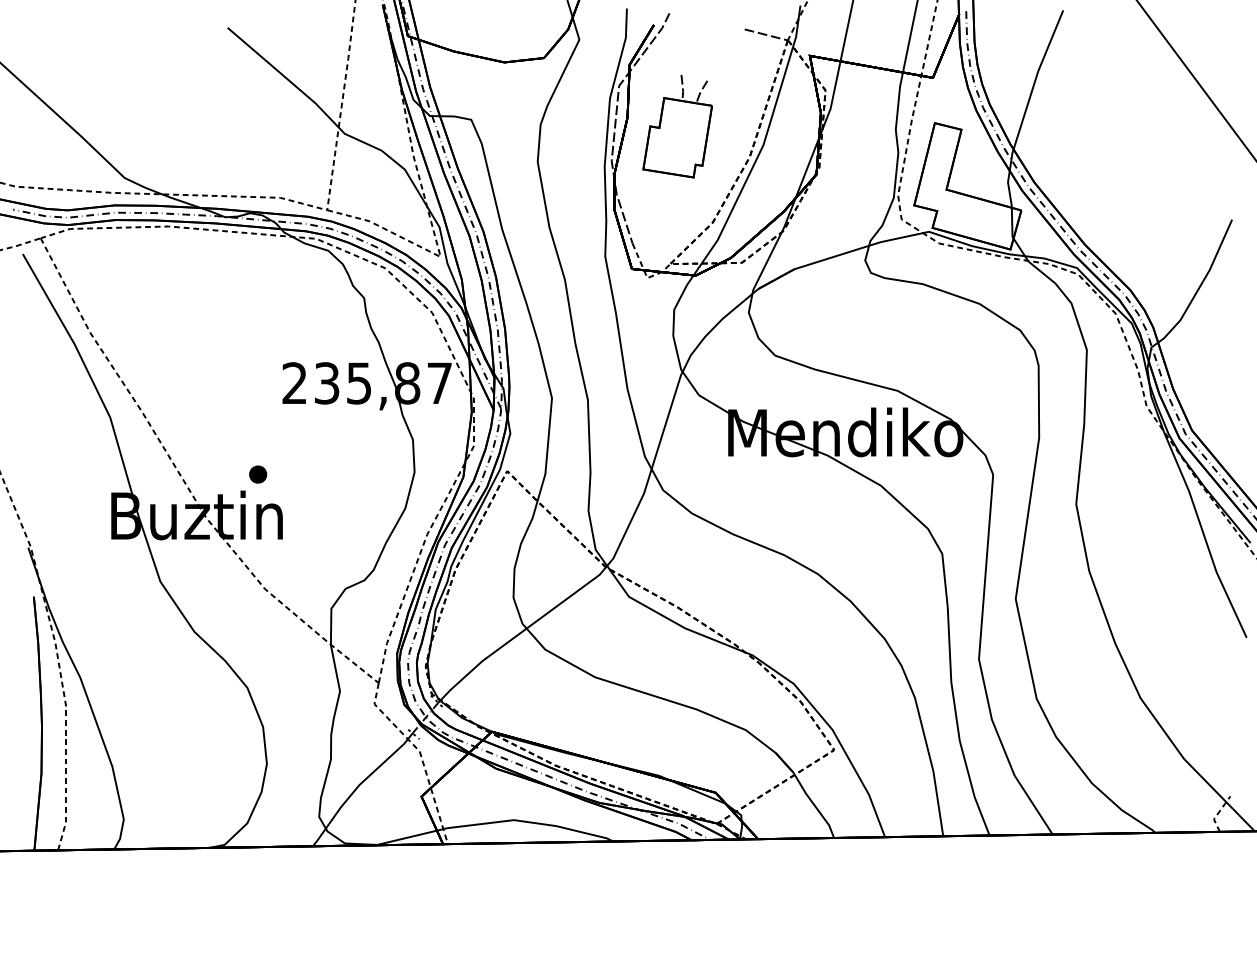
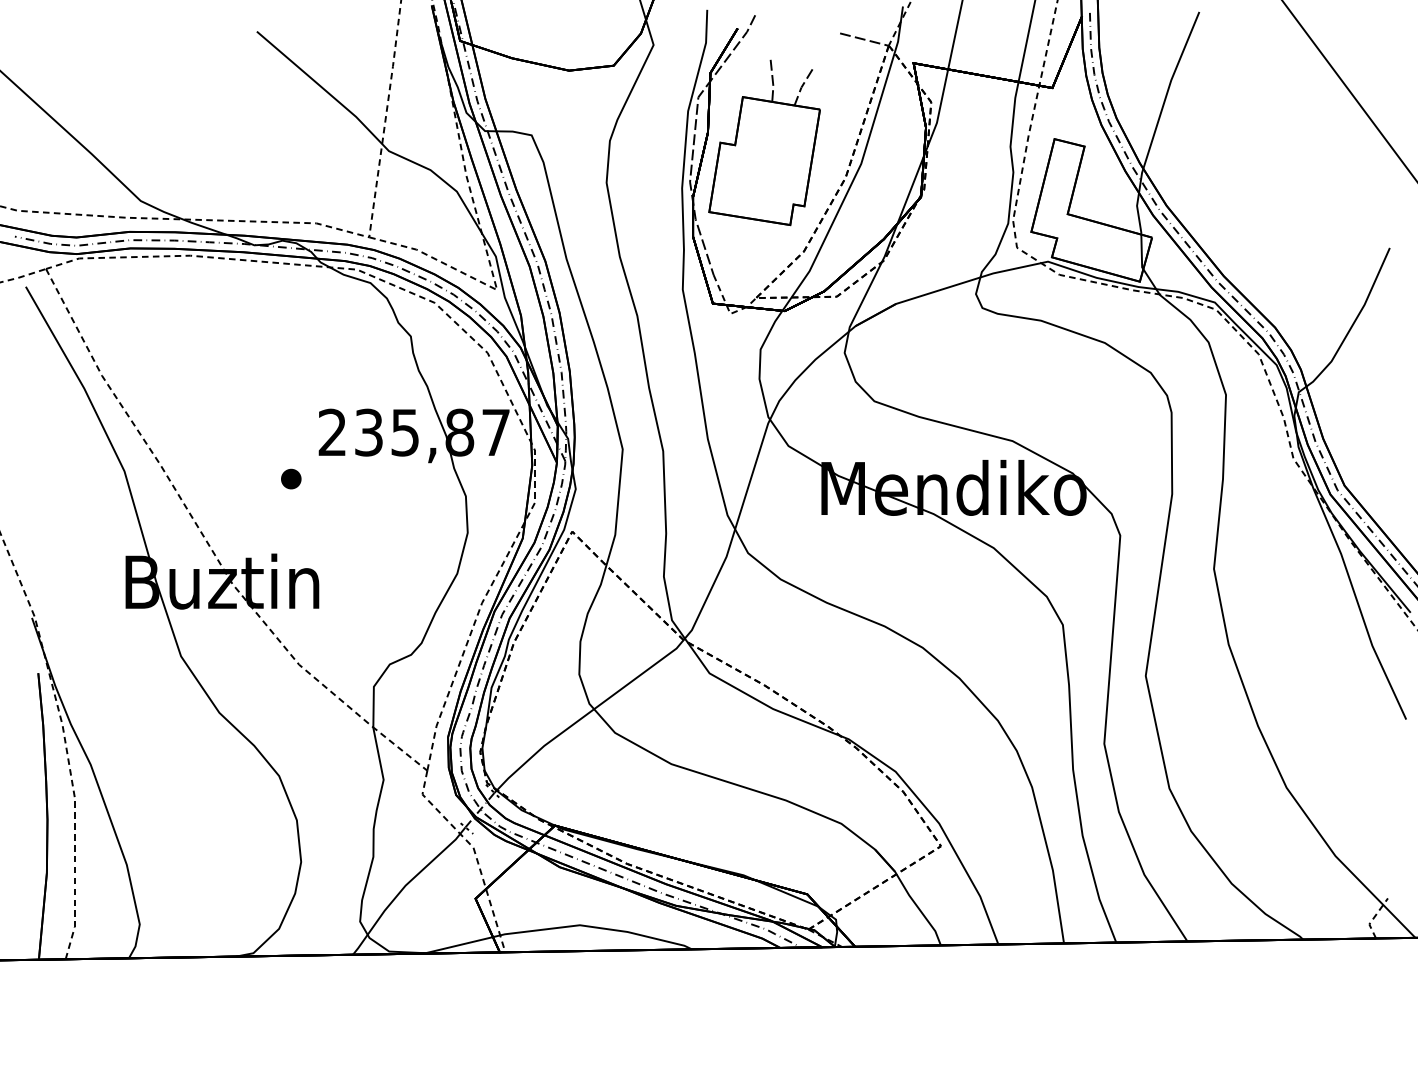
part: (677, 126) -> (764, 142), size x1.43
part: (258, 474) -> (291, 479), moved

